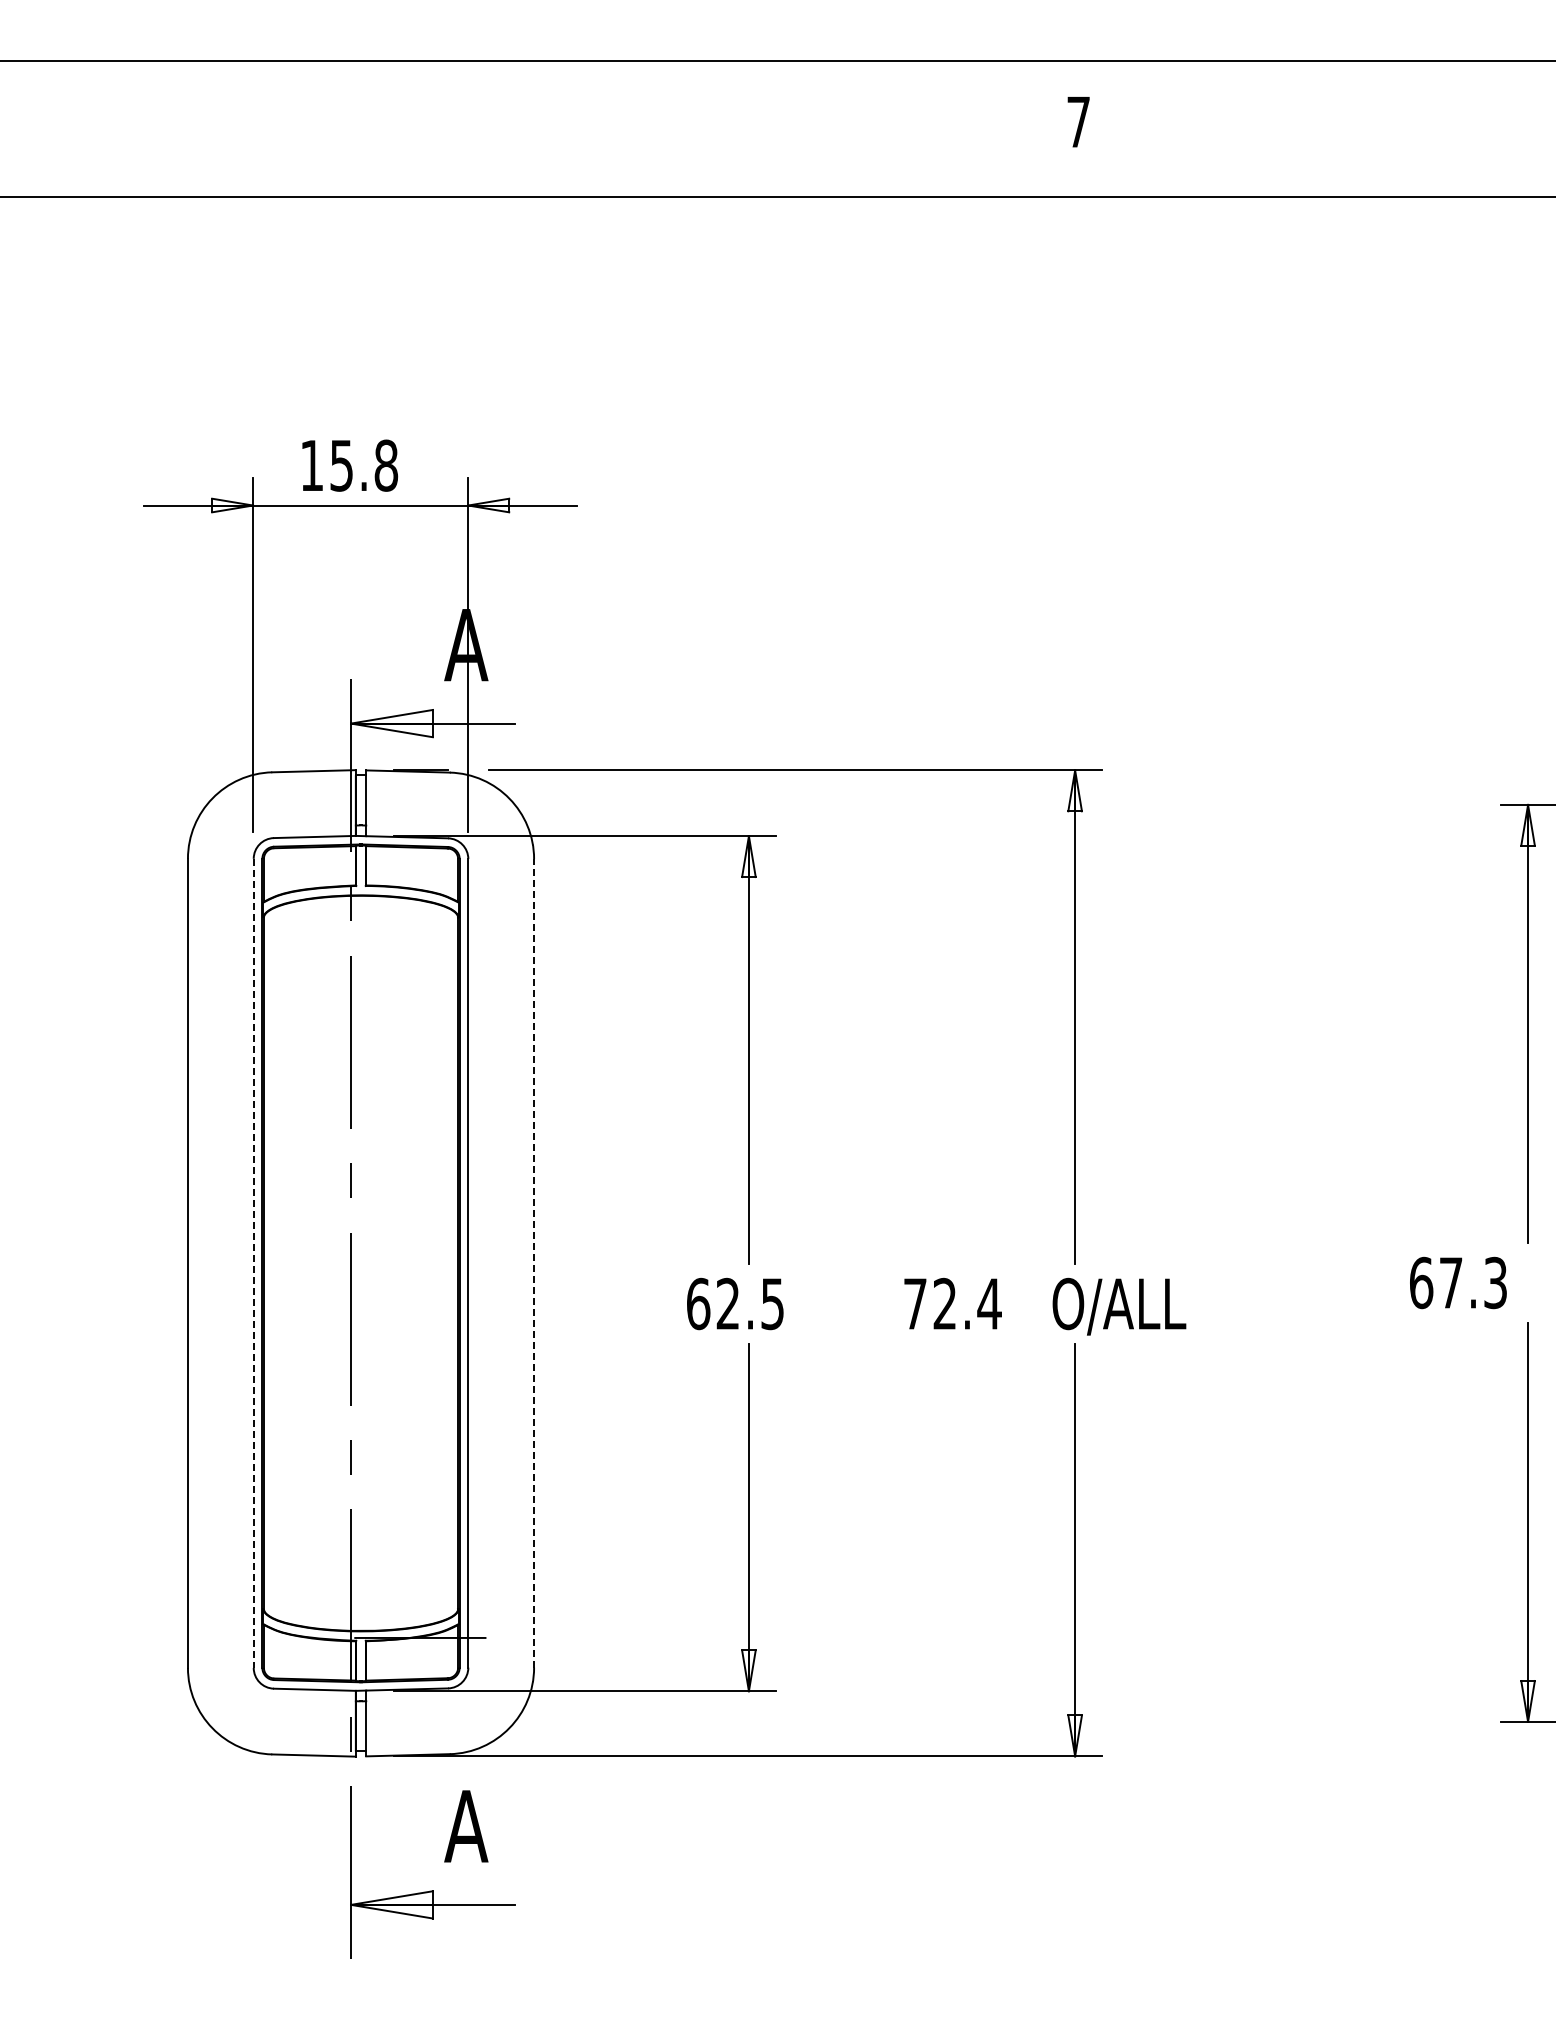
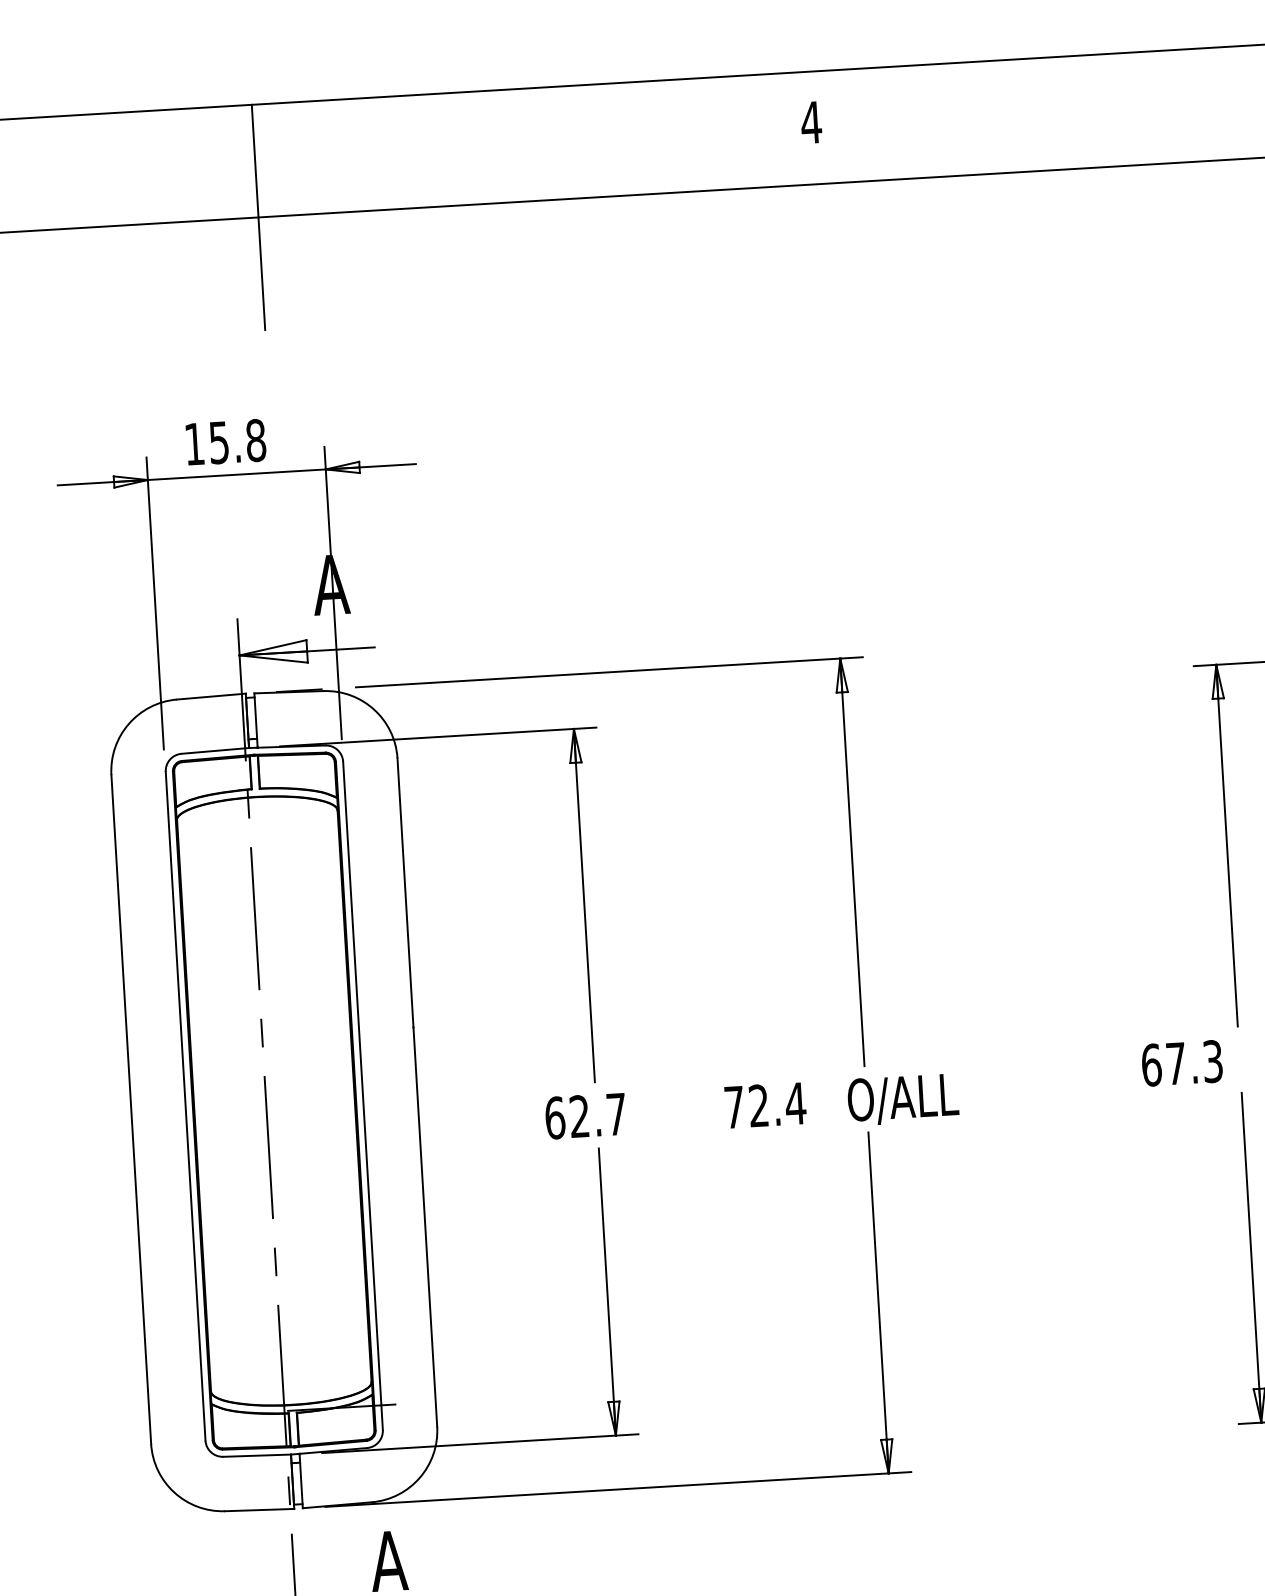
text: (1078, 121) -> (811, 122), 7 -> 4
line: (405, 196) -> (258, 217), added
line: (534, 1262) -> (417, 1091), dashed -> solid
line: (253, 1263) -> (185, 1106), dashed -> solid
text: (772, 1304) -> (616, 1114), 62.5 -> 62.7

